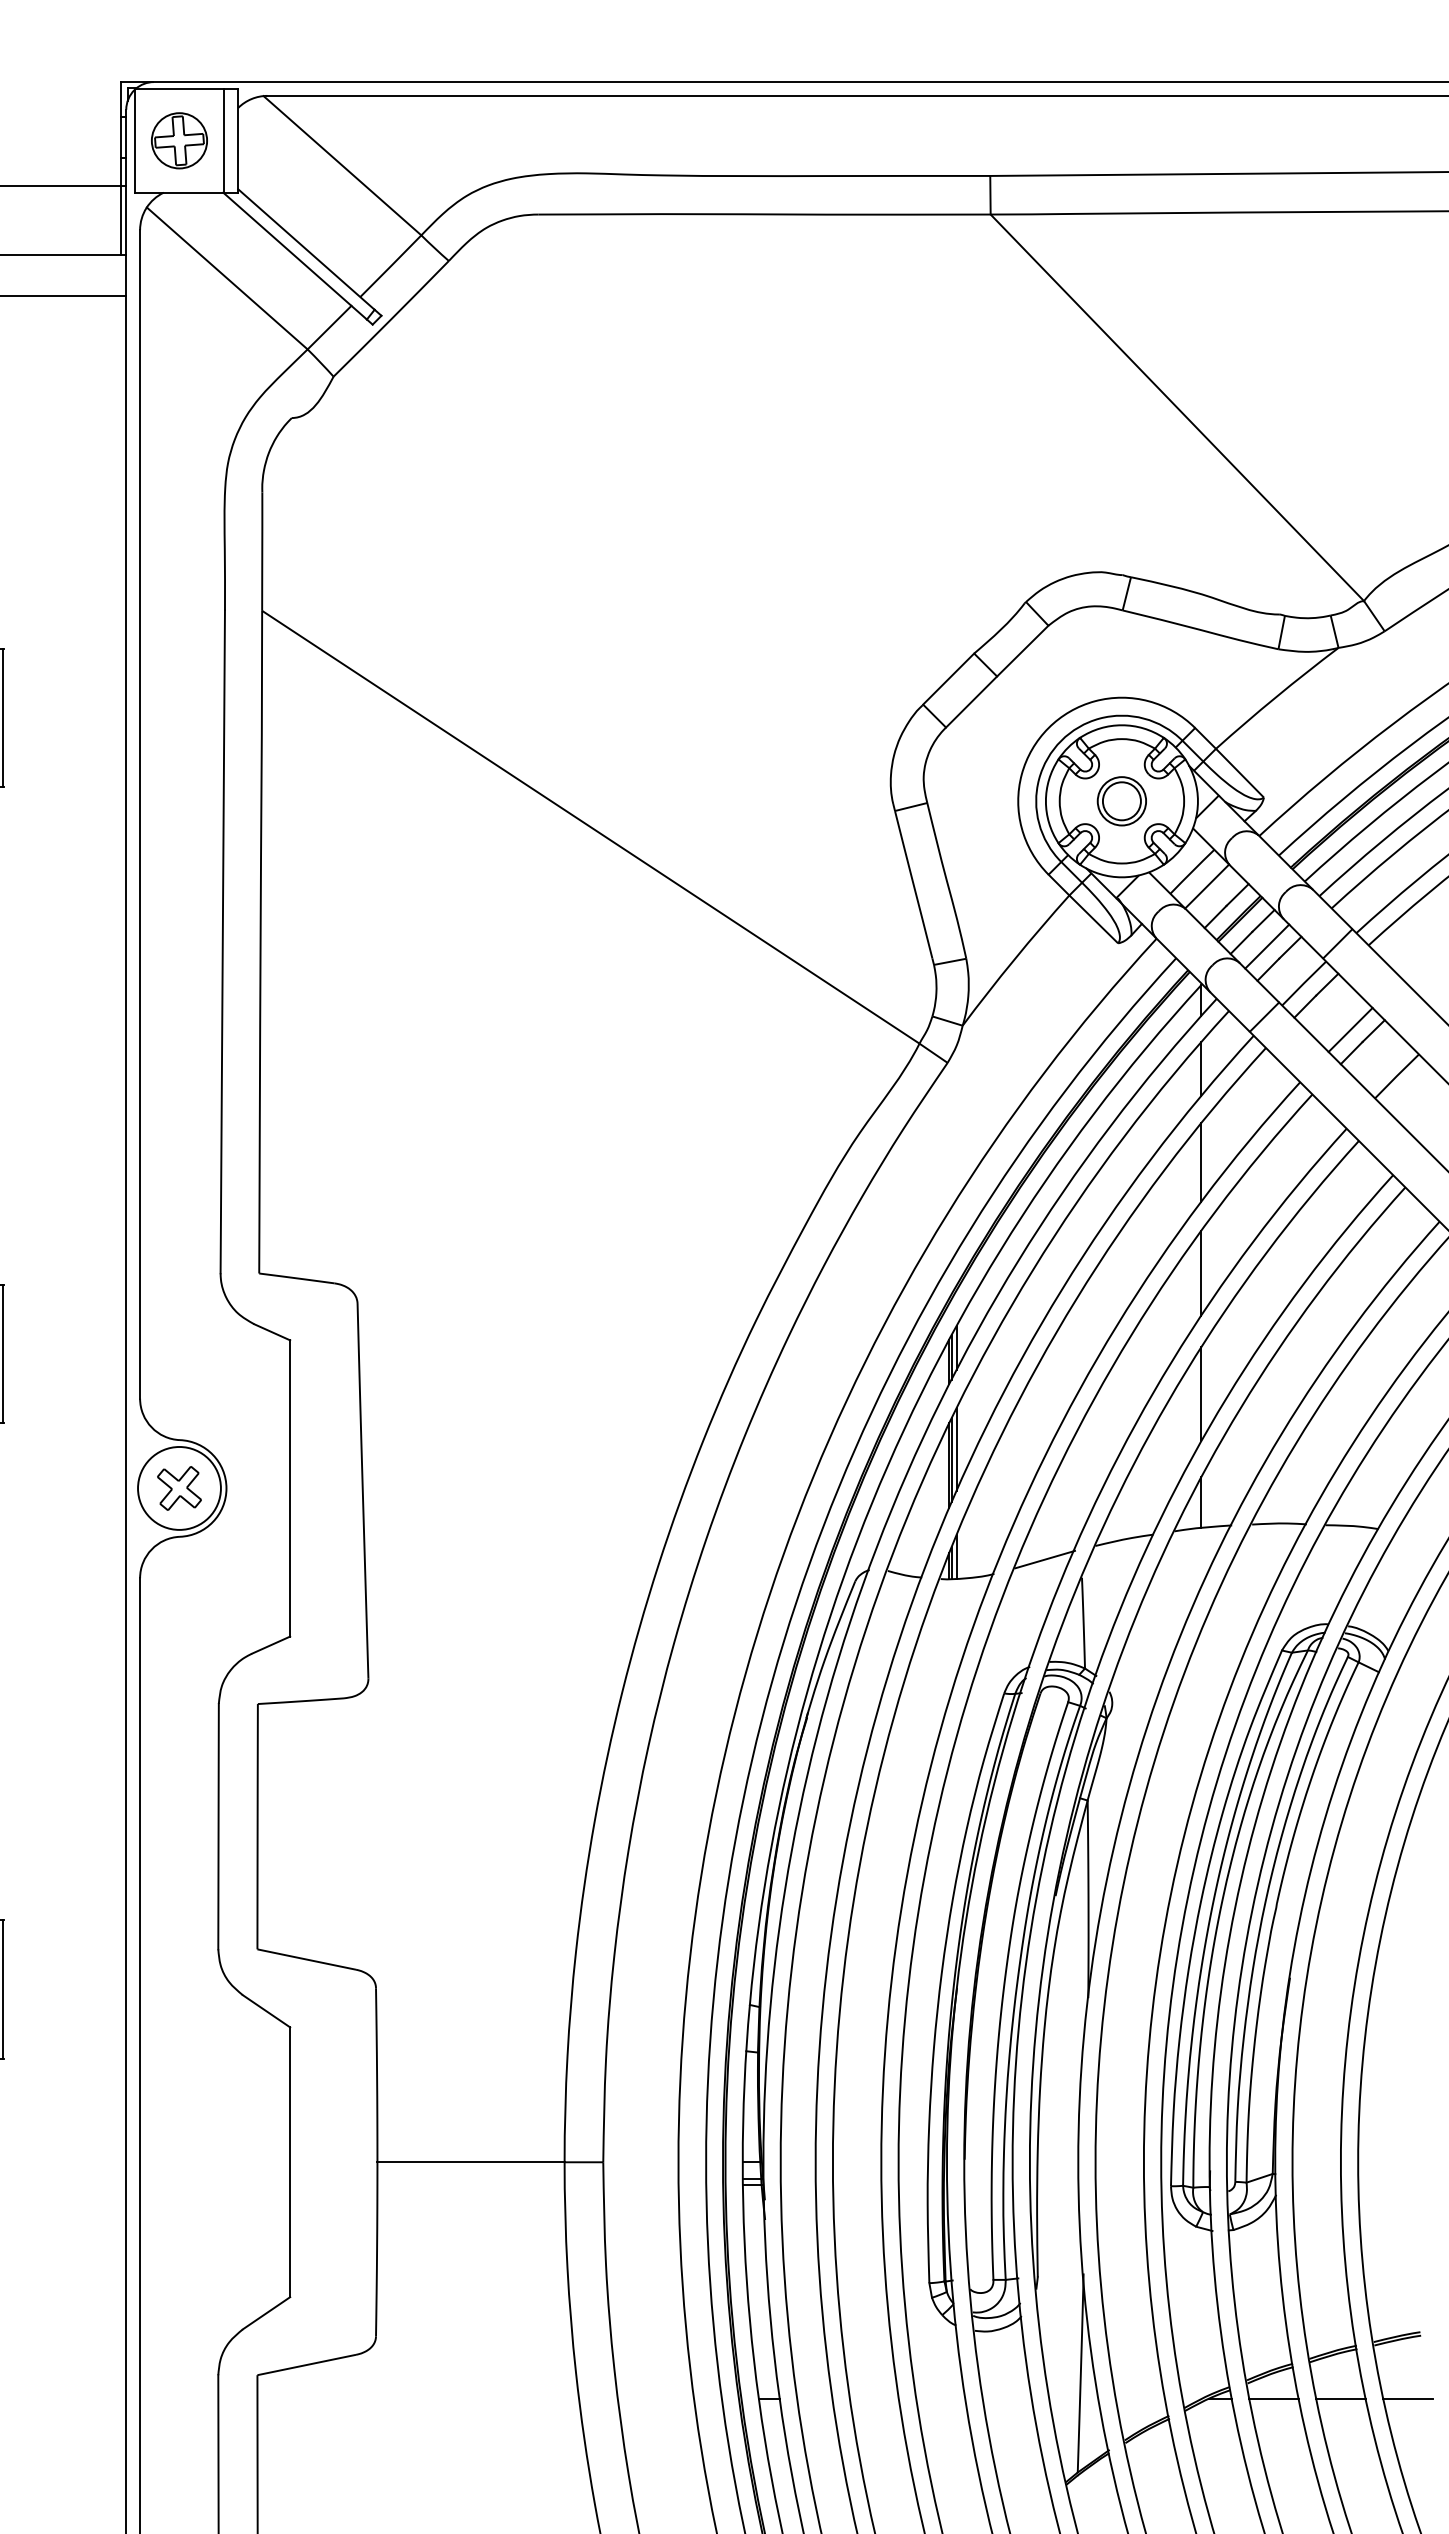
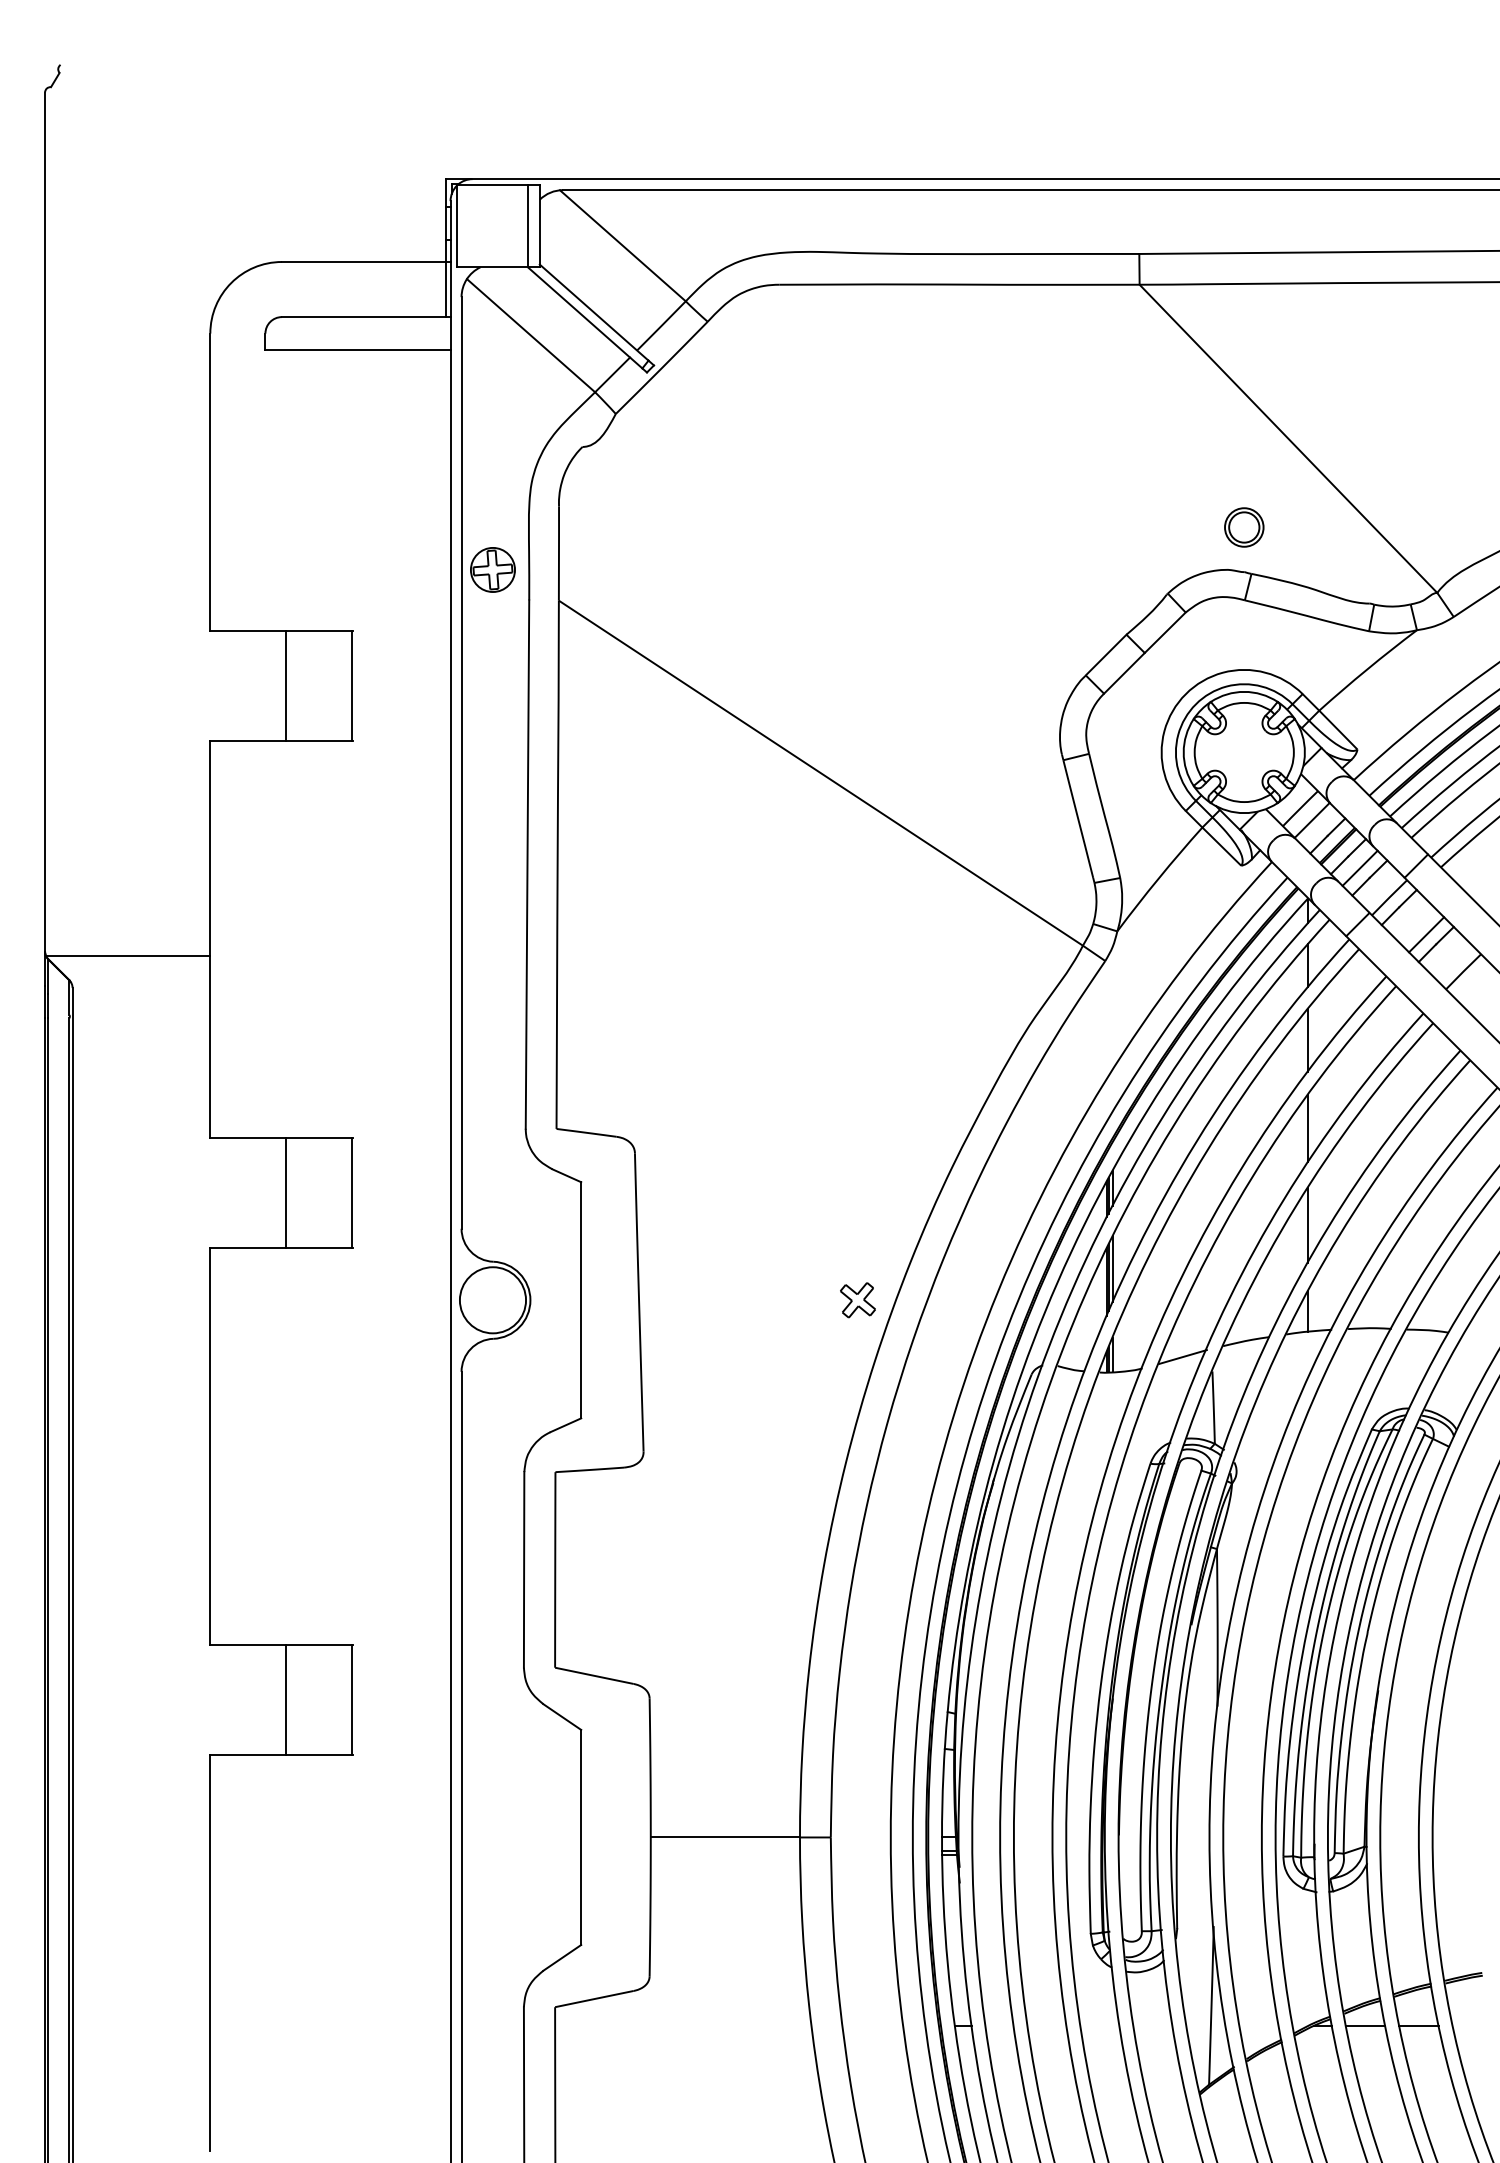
part: (178, 140) -> (492, 569), moved
part: (1122, 801) -> (1244, 527), moved
part: (178, 1488) -> (857, 1300), moved
line: (1408, 2399) -> (1472, 2026), removed

